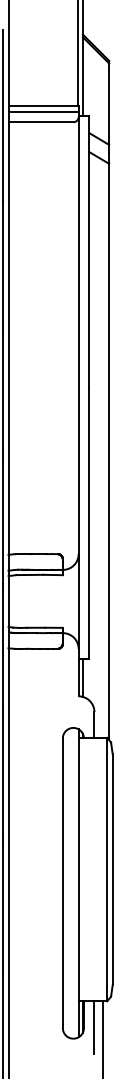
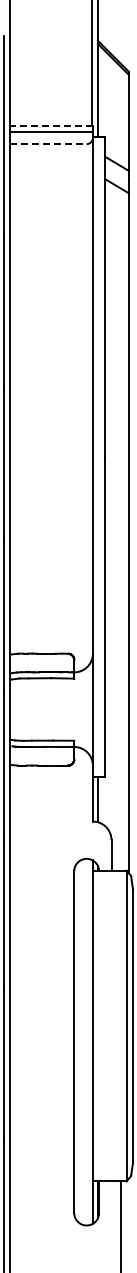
line: (43, 106) -> (51, 125), solid -> dashed
line: (41, 122) -> (48, 144), solid -> dashed
line: (94, 1027) -> (111, 1212), removed

